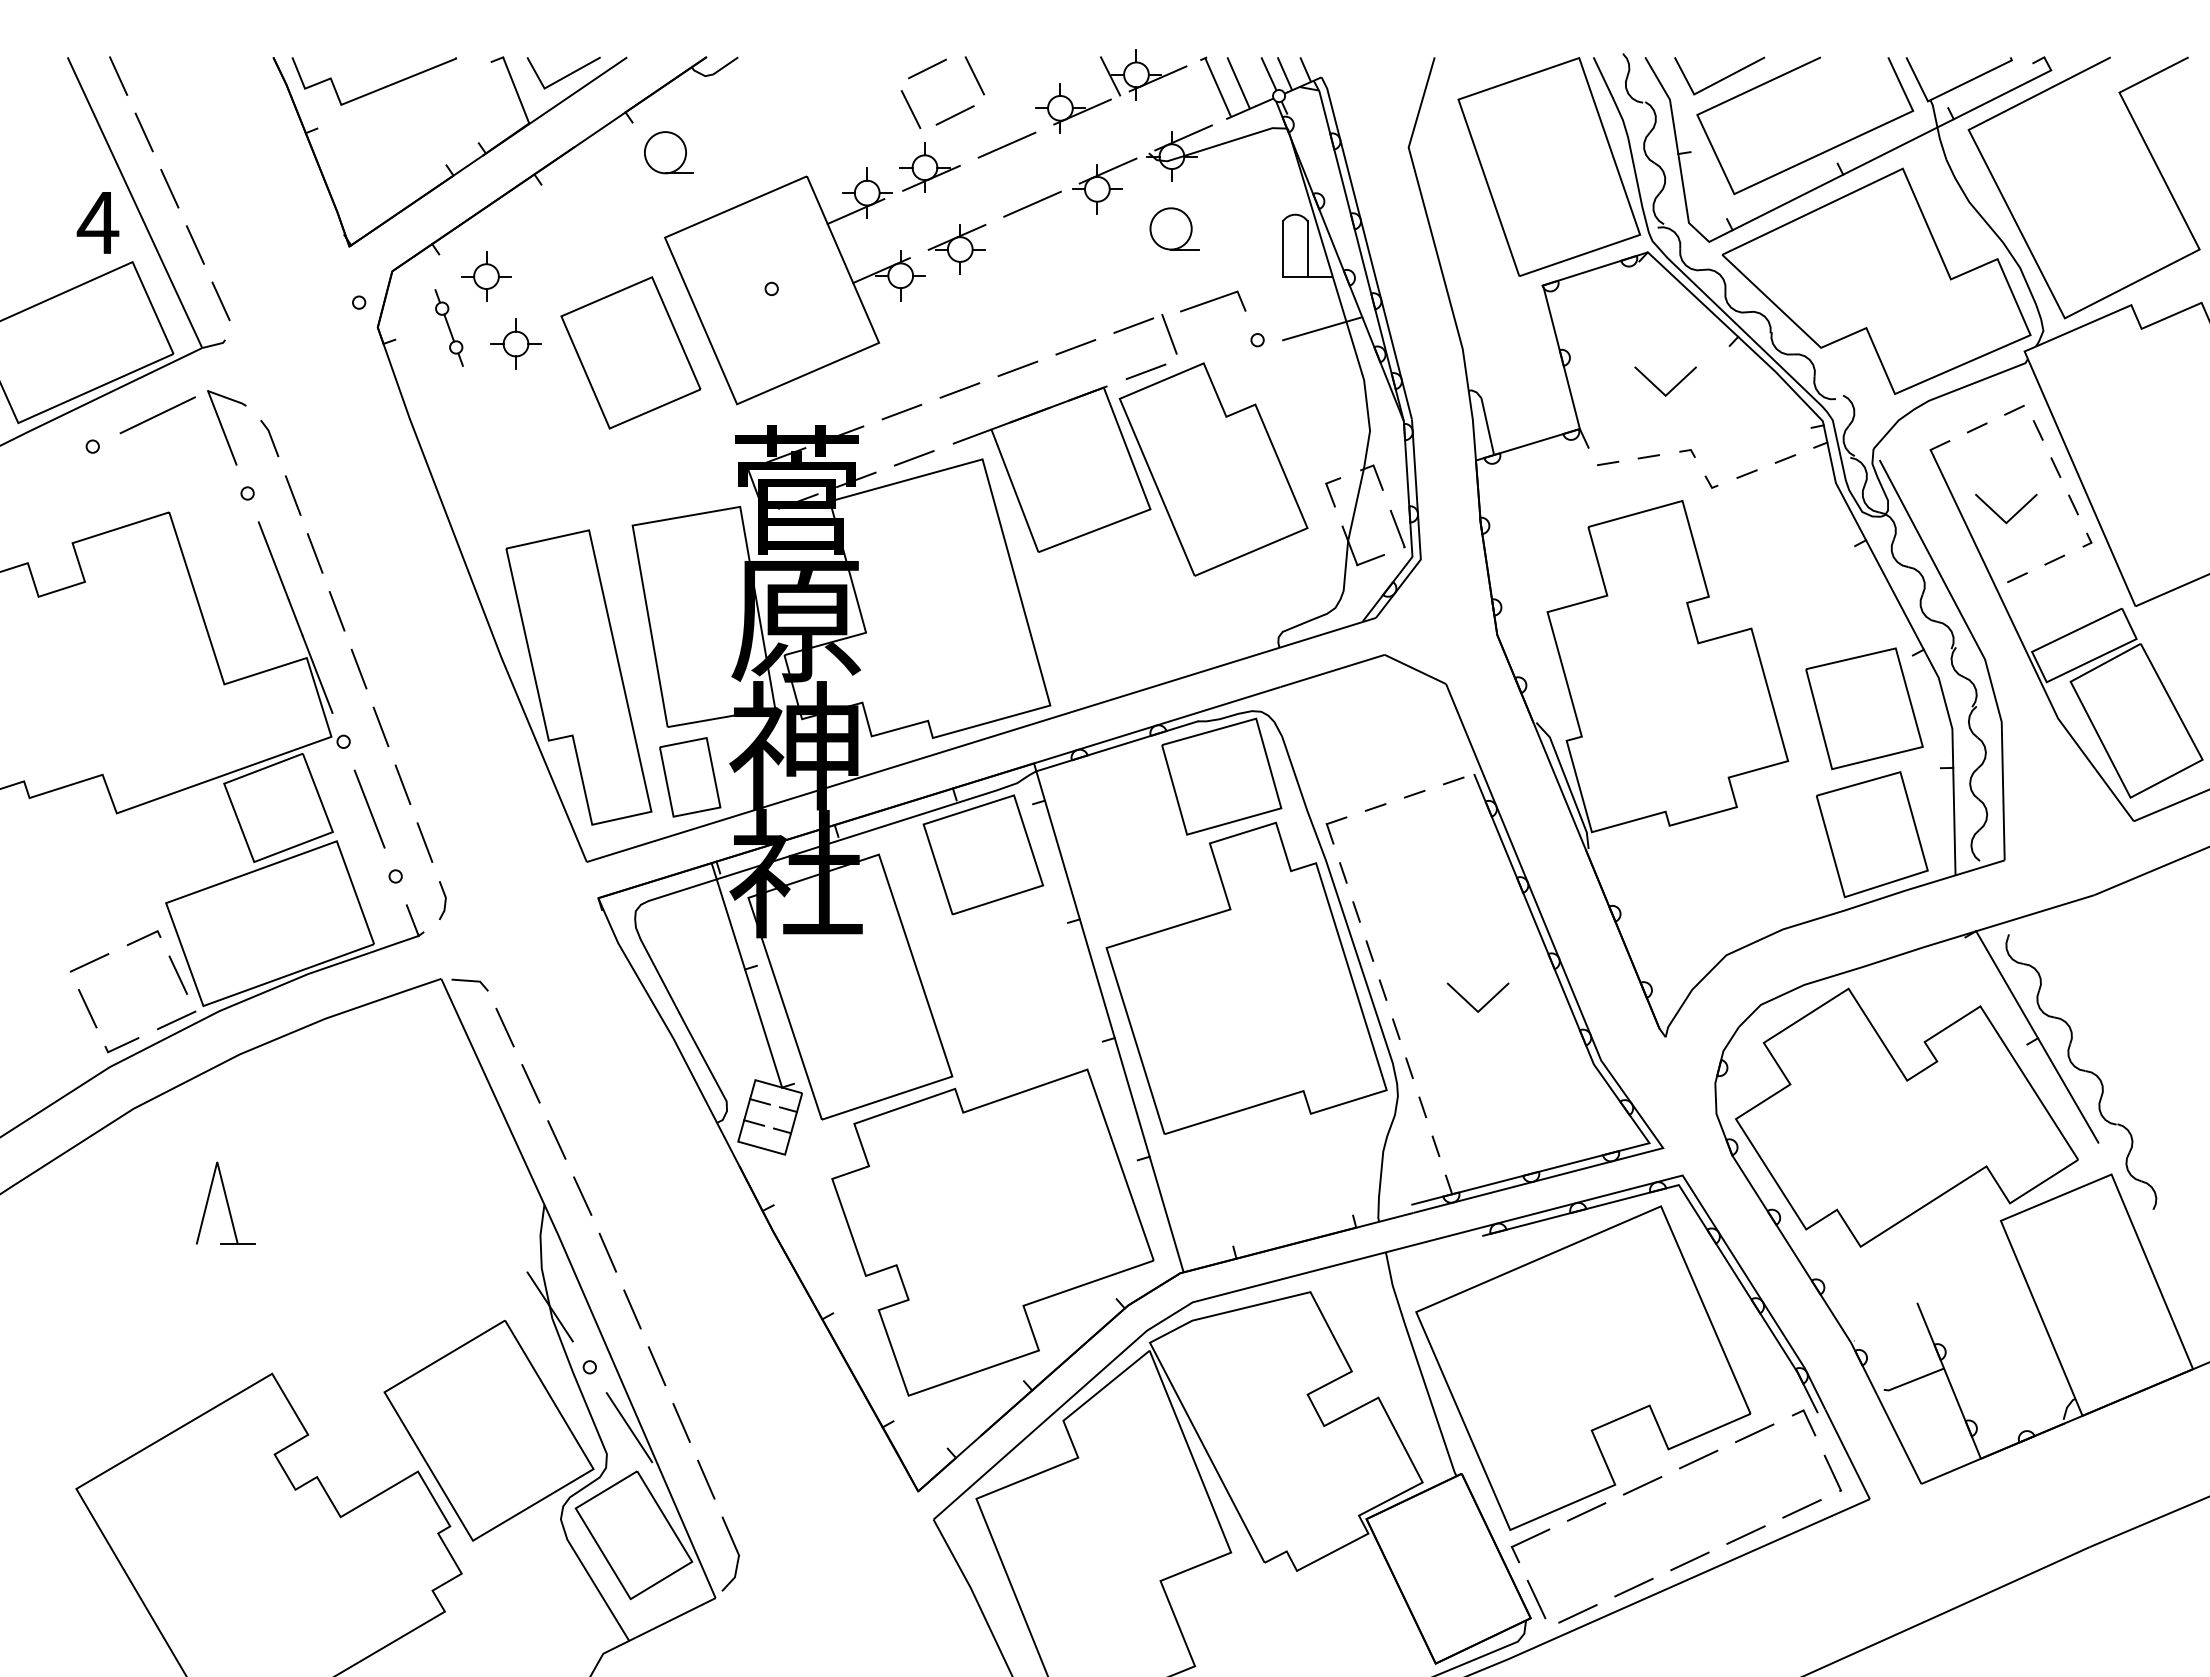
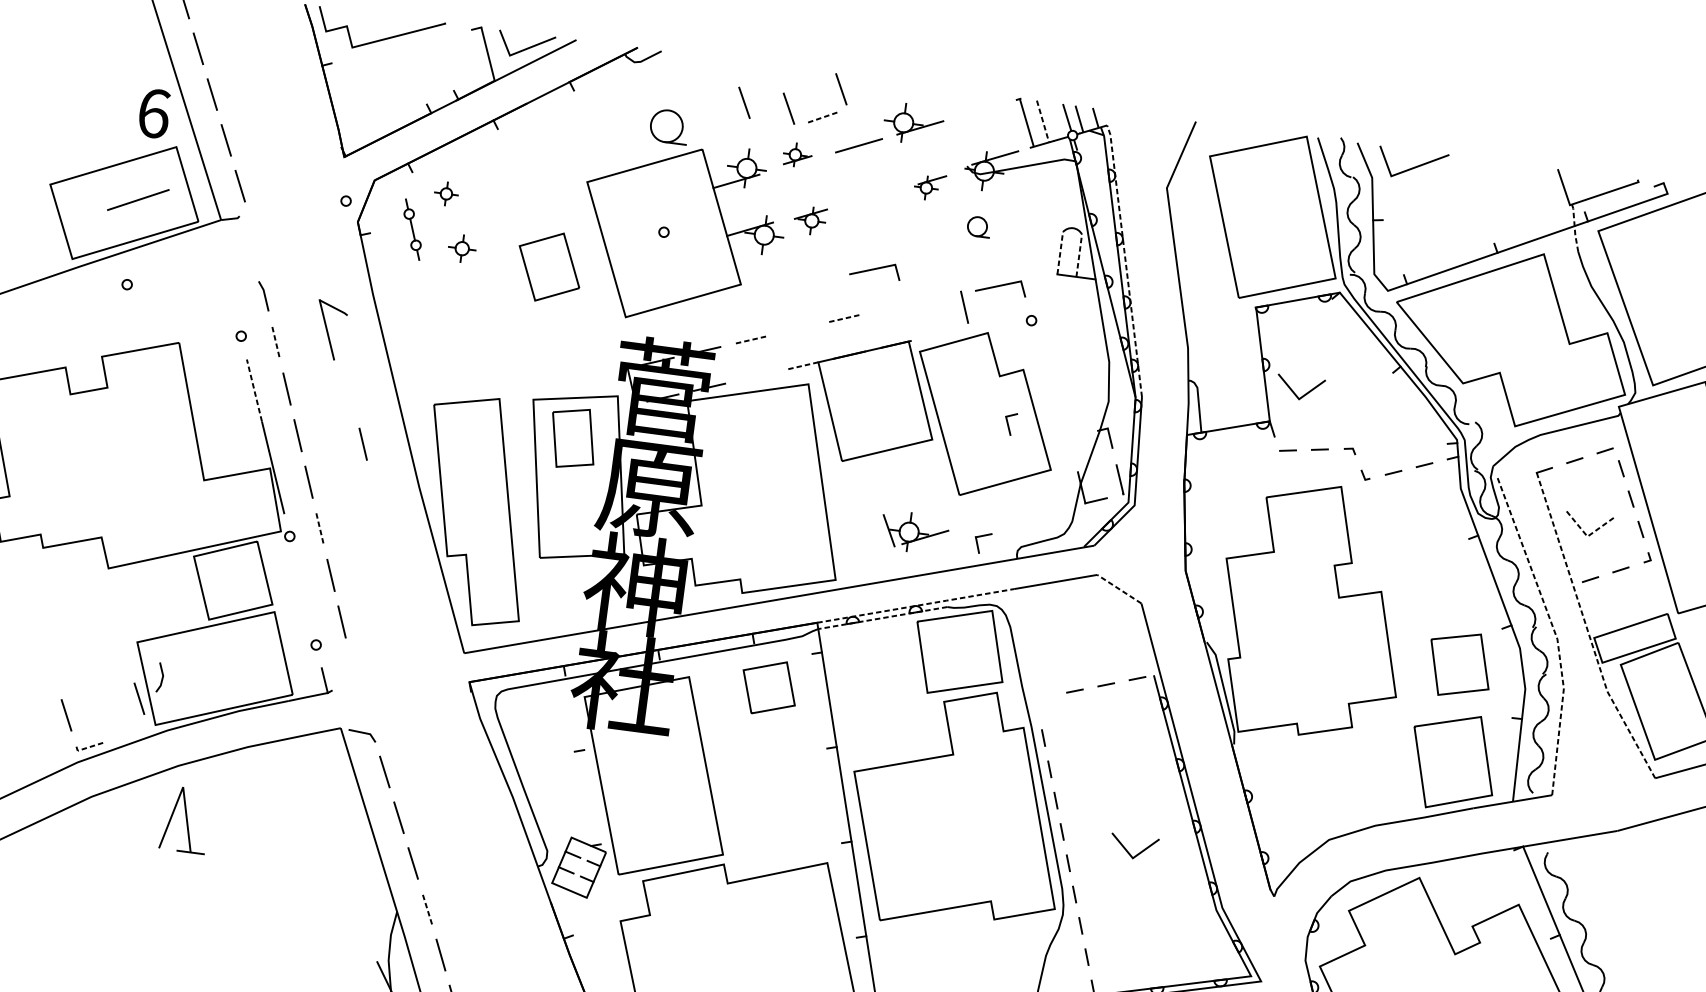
line: (927, 68) -> (805, 78), removed
part: (1143, 74) -> (914, 532), moved
line: (1238, 83) -> (1042, 121), solid -> dashed
line: (852, 109) -> (744, 102), added
line: (955, 115) -> (822, 117), solid -> dashed
line: (1938, 130) -> (1575, 228), solid -> dashed
part: (668, 152) -> (669, 126), moved
line: (1816, 154) -> (1479, 234), removed
part: (929, 167) -> (797, 155), size x0.6
part: (1104, 185) -> (929, 186), size x0.6
line: (1032, 203) -> (872, 193), removed
text: (97, 222) -> (153, 113), 4 -> 6
part: (1174, 228) -> (979, 226), size x0.6
line: (1367, 247) -> (1125, 260), solid -> dashed
line: (1282, 248) -> (1059, 252), solid -> dashed
line: (1307, 248) -> (1079, 255), solid -> dashed
part: (956, 249) -> (809, 220), size x0.7
part: (486, 276) -> (446, 193), size x0.6
line: (1049, 300) -> (875, 269), added
line: (1133, 325) -> (937, 296), removed
line: (1322, 328) -> (1082, 318), removed
part: (515, 343) -> (461, 248), size x0.7
line: (1075, 347) -> (891, 307), removed
part: (630, 352) -> (549, 266), size x0.6
line: (1017, 368) -> (844, 318), solid -> dashed
line: (1145, 371) -> (942, 333), removed
line: (1658, 387) -> (1294, 392), moved
line: (959, 390) -> (797, 329), removed
line: (901, 412) -> (751, 340), solid -> dashed
line: (157, 415) -> (138, 200), moved
part: (226, 427) -> (330, 330), moved
line: (973, 436) -> (803, 365), solid -> dashed
line: (913, 458) -> (755, 376), removed
line: (1331, 494) -> (1009, 425), moved
line: (293, 495) -> (276, 342), solid -> dashed
line: (2006, 523) -> (1587, 536), solid -> dashed
line: (273, 560) -> (254, 390), solid -> dashed
line: (421, 611) -> (362, 444), added
line: (2022, 642) -> (1587, 629), solid -> dashed
line: (1980, 650) -> (1554, 631), solid -> dashed
line: (1415, 669) -> (1119, 589), solid -> dashed
part: (1864, 708) -> (1459, 664), size x0.7
line: (1158, 724) -> (916, 605), solid -> dashed
line: (381, 726) -> (320, 528), solid -> dashed
line: (1117, 746) -> (883, 618), solid -> dashed
part: (690, 777) -> (573, 438), moved
line: (369, 808) -> (302, 590), removed
part: (1330, 831) -> (977, 543), moved
part: (983, 854) -> (769, 687), size x0.6
line: (444, 900) -> (161, 677), moved
line: (143, 938) -> (116, 667), removed
line: (89, 962) -> (72, 680), removed
line: (746, 975) -> (575, 756), removed
line: (176, 1020) -> (133, 733), removed
line: (119, 1046) -> (87, 747), solid -> dashed
line: (582, 1196) -> (427, 909), solid -> dashed
part: (225, 1202) -> (185, 819), moved

